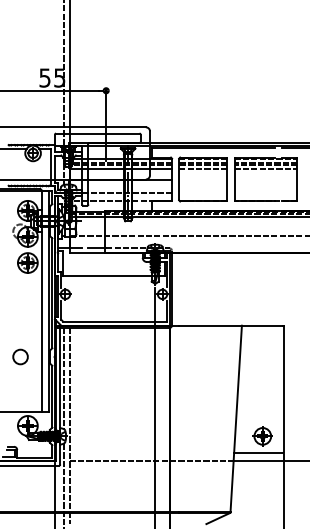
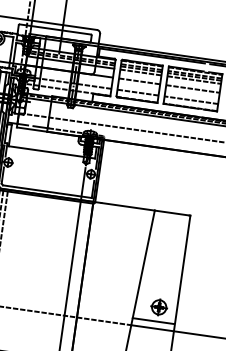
line: (203, 179) -> (139, 81), added
line: (265, 179) -> (192, 88), added
line: (203, 192) -> (138, 92), added
line: (265, 192) -> (191, 99), added

